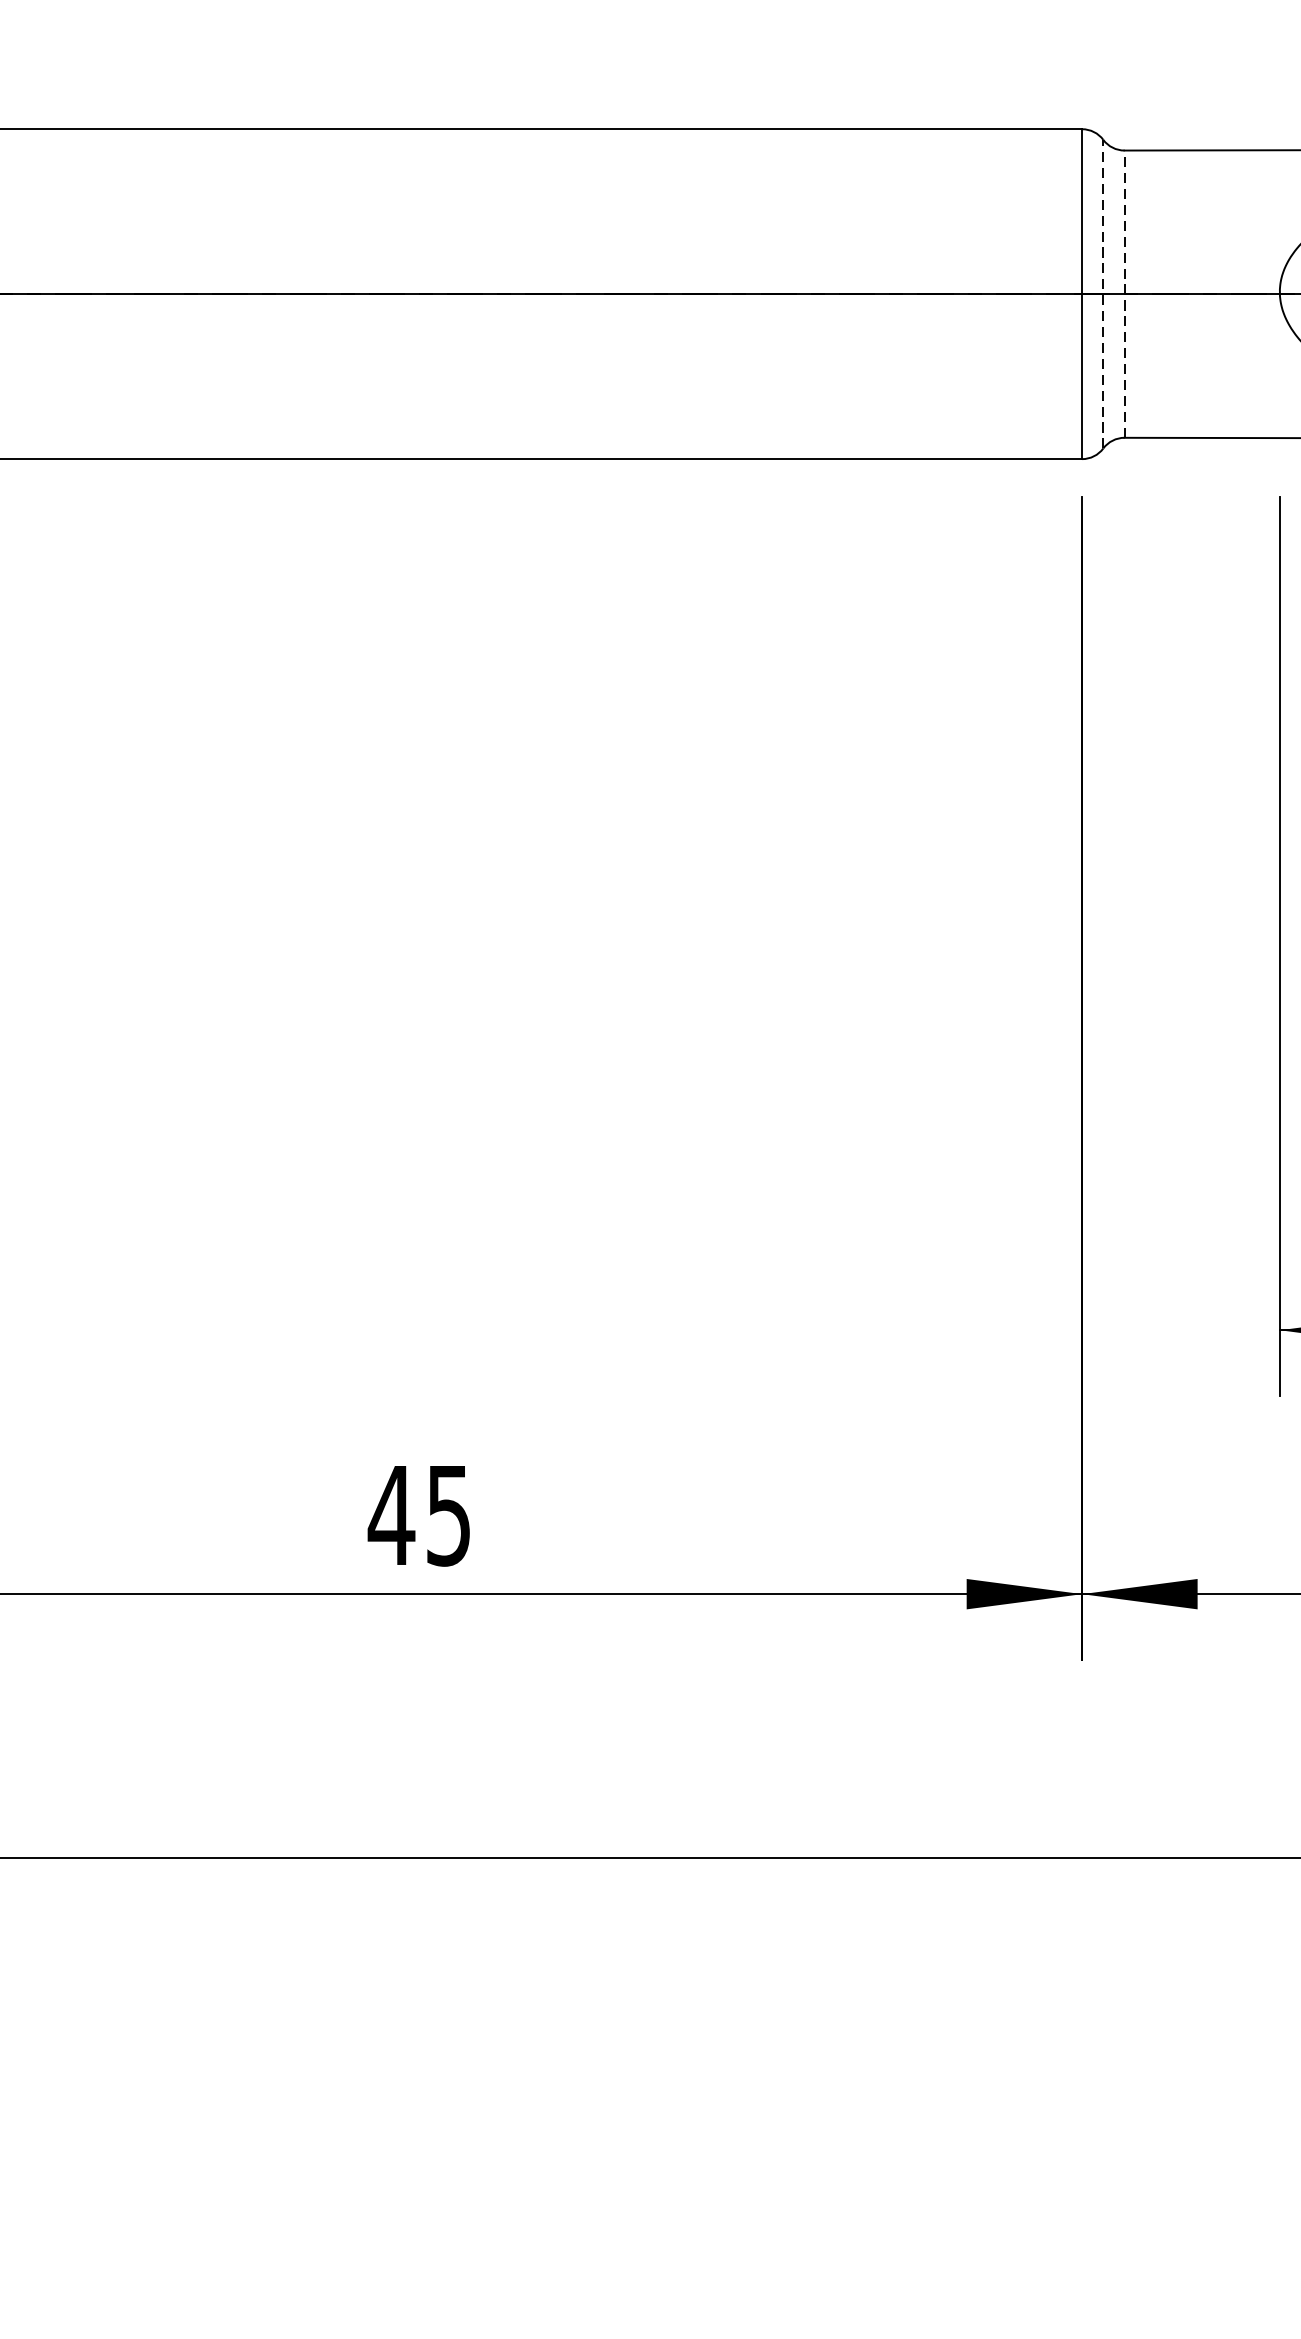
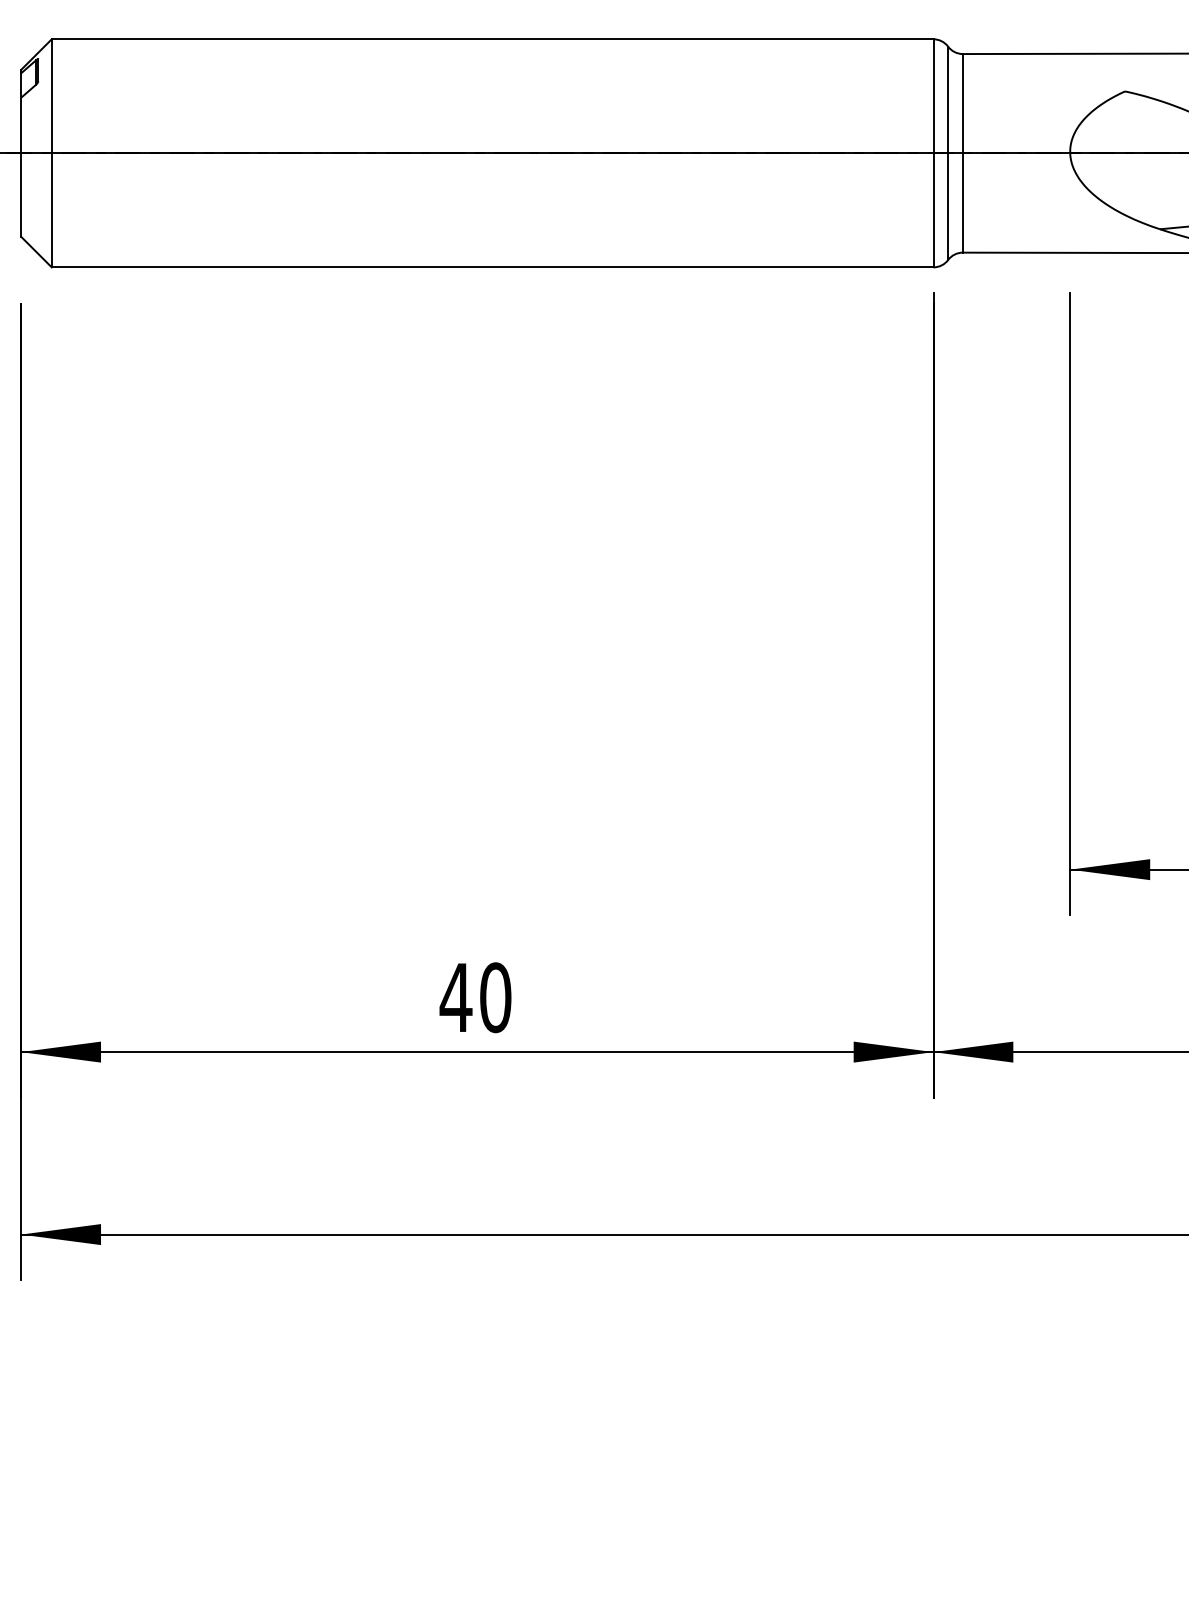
line: (1124, 292) -> (962, 152), dashed -> solid
line: (1103, 294) -> (948, 153), dashed -> solid
text: (448, 1515) -> (495, 997), 45 -> 40

